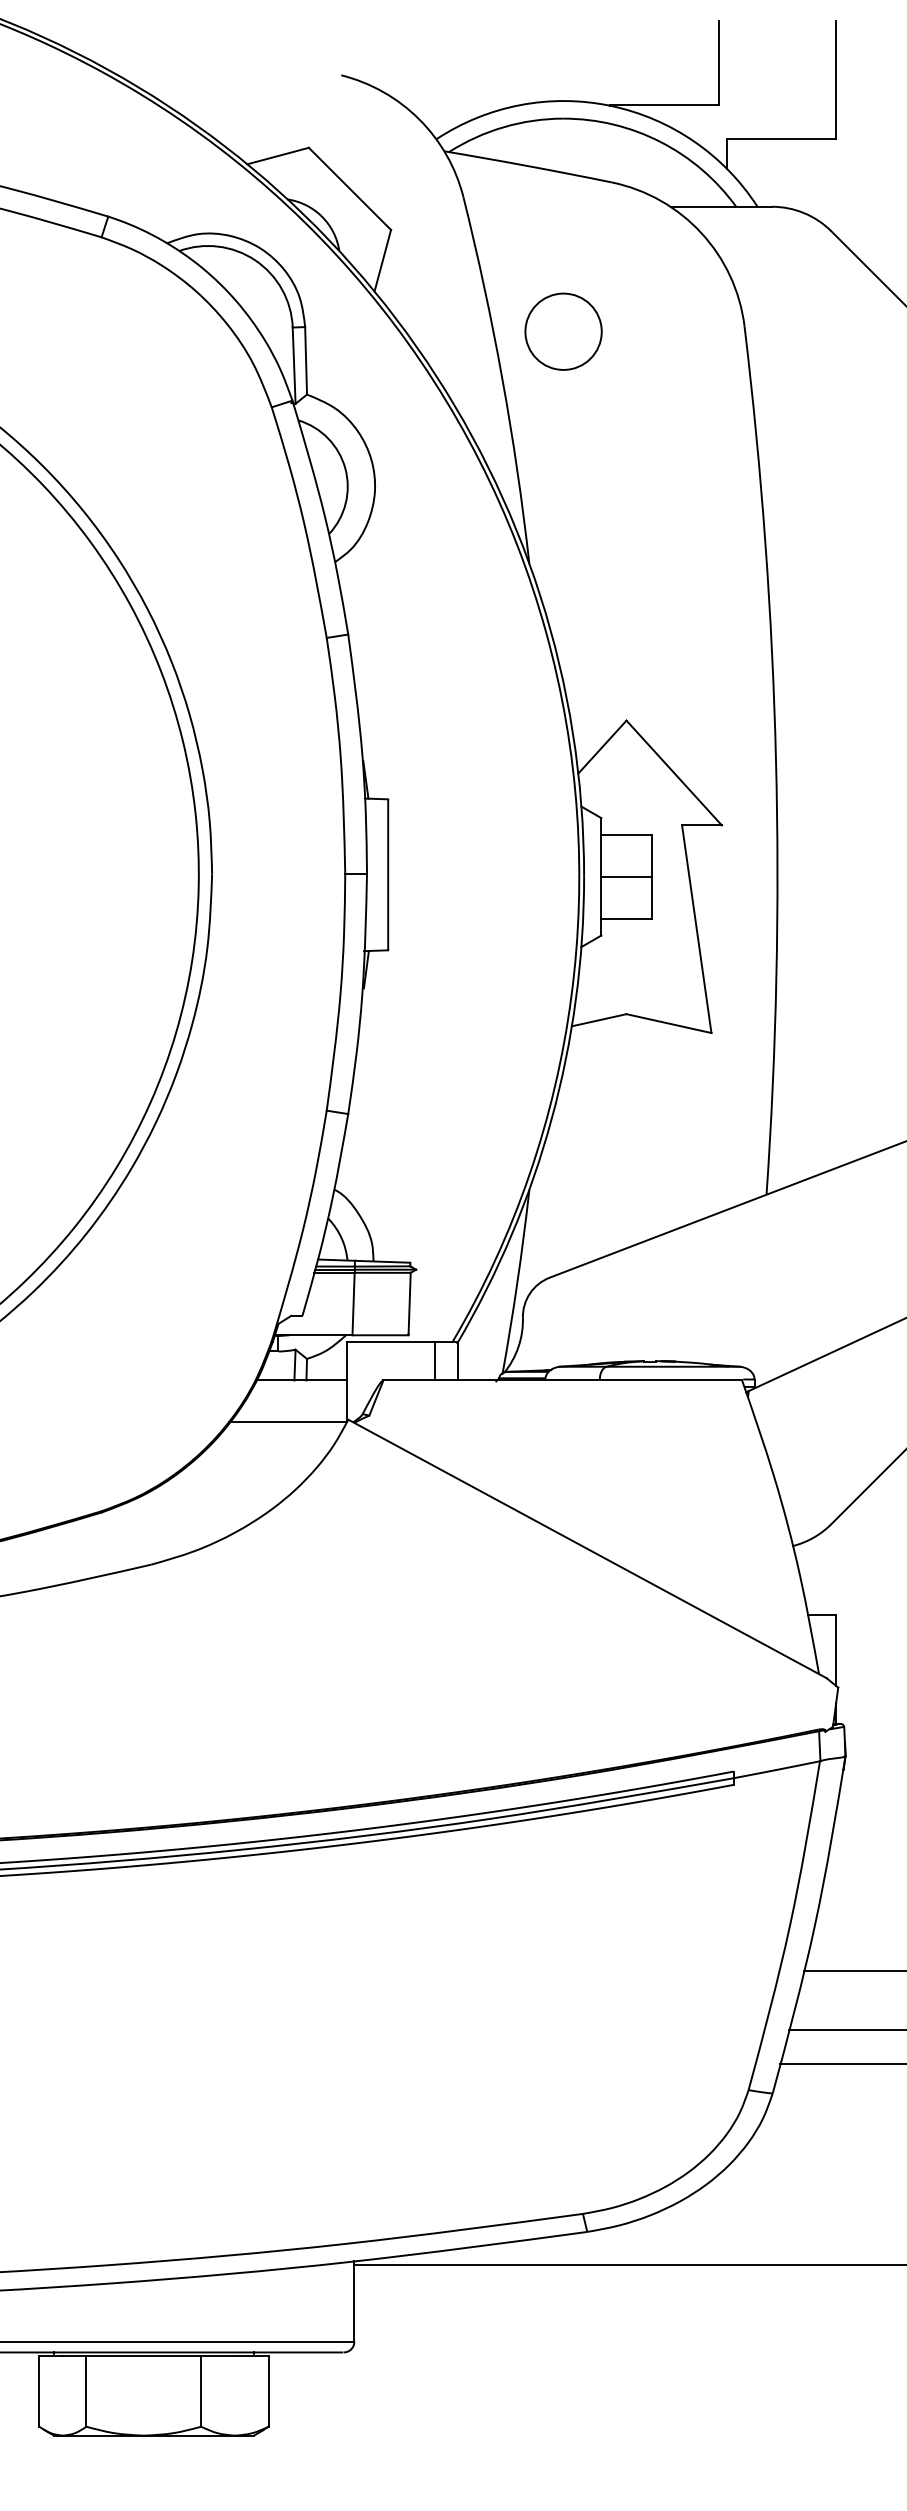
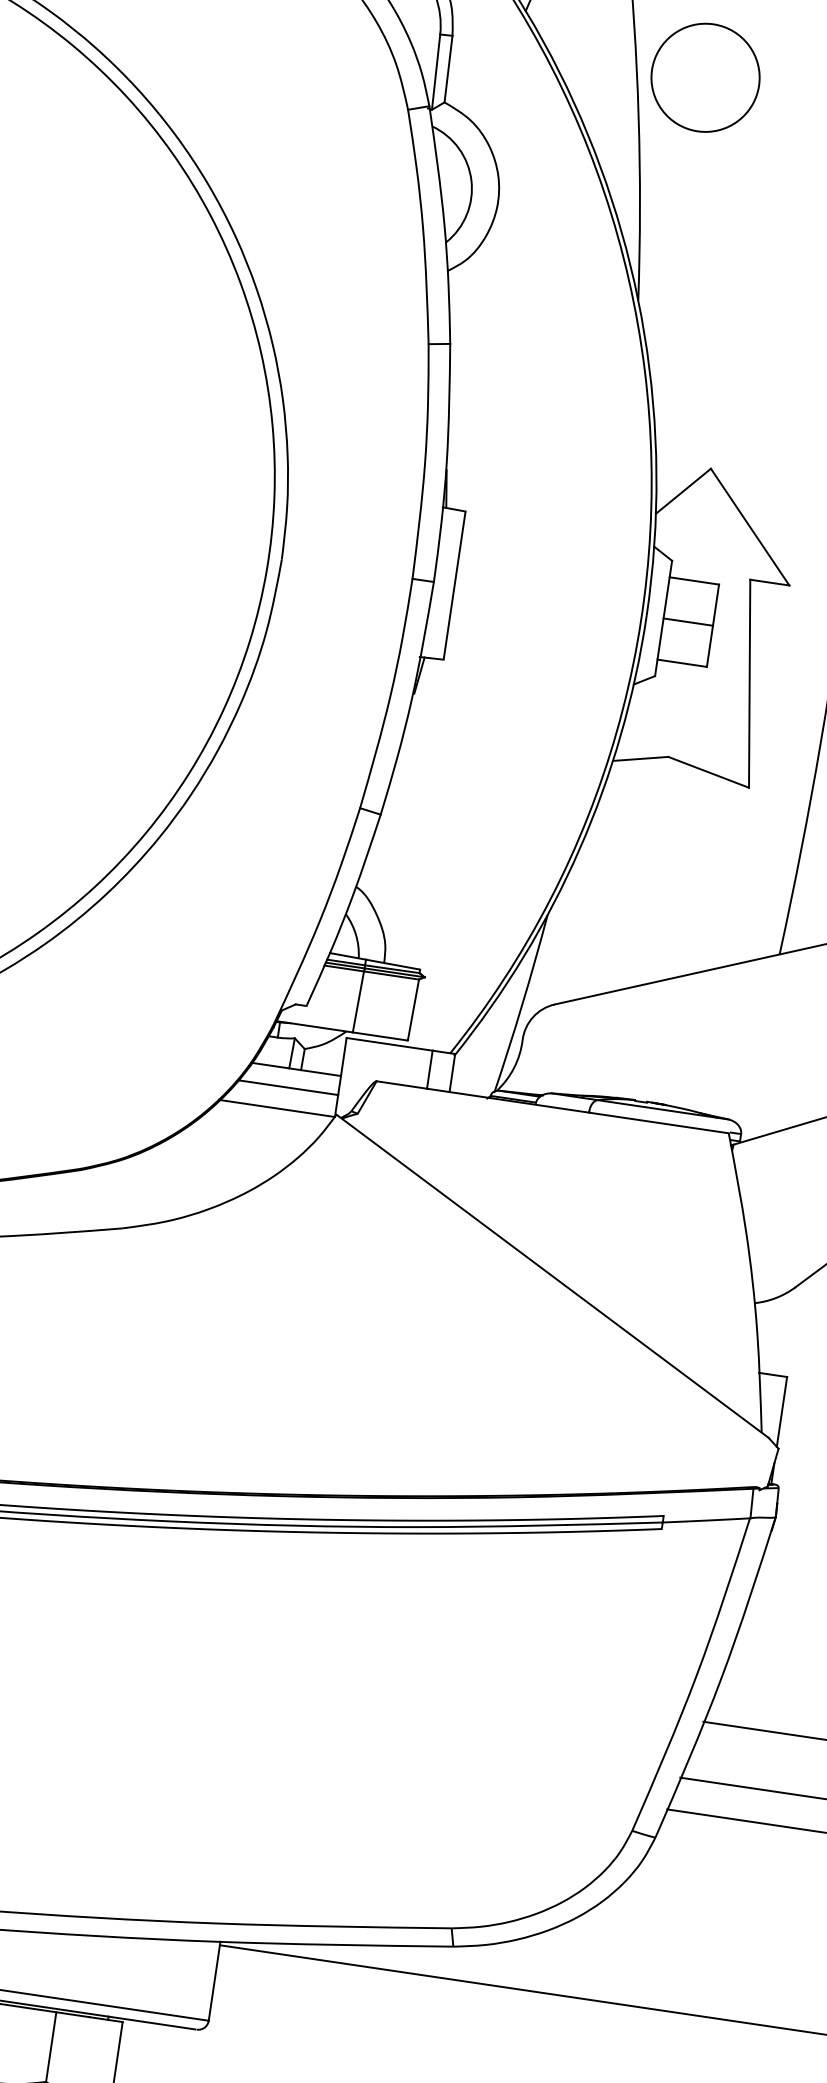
circle: (563, 331) -> (705, 77), size x1.43
line: (296, 1399) -> (288, 1087), added

